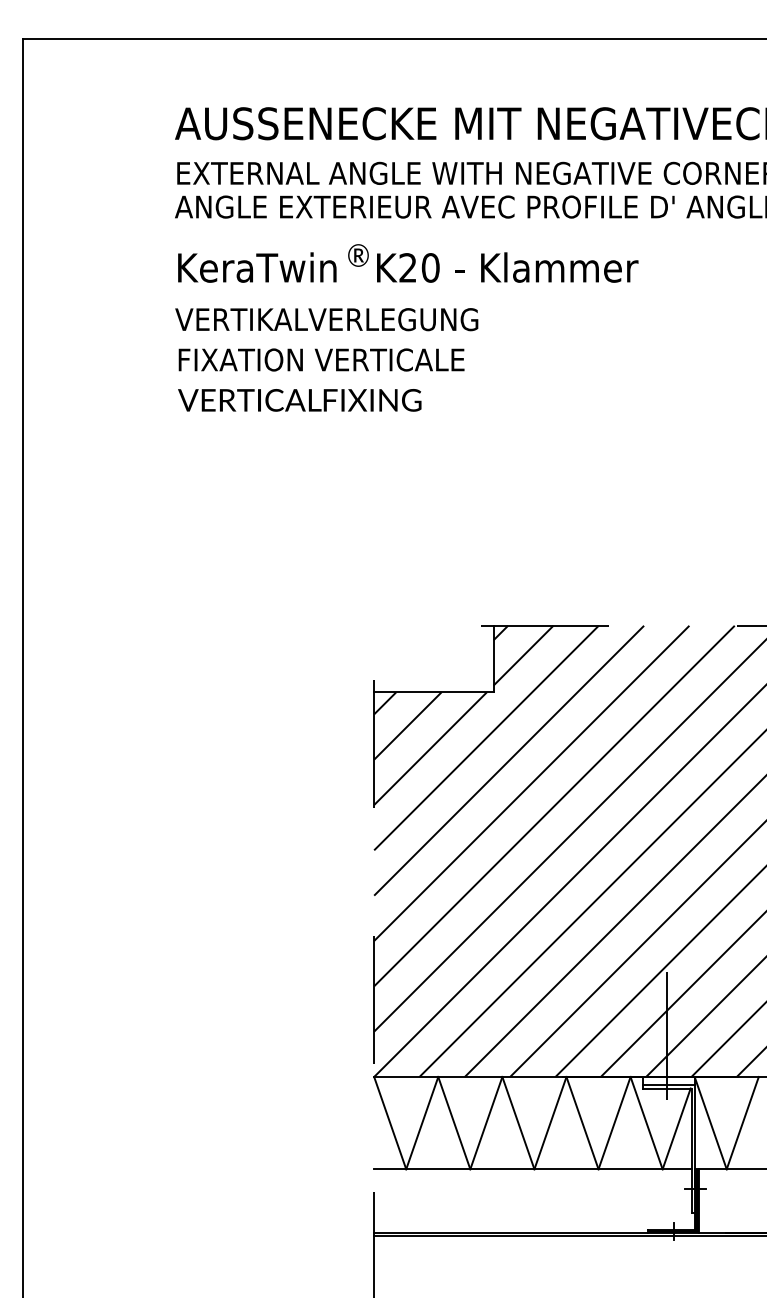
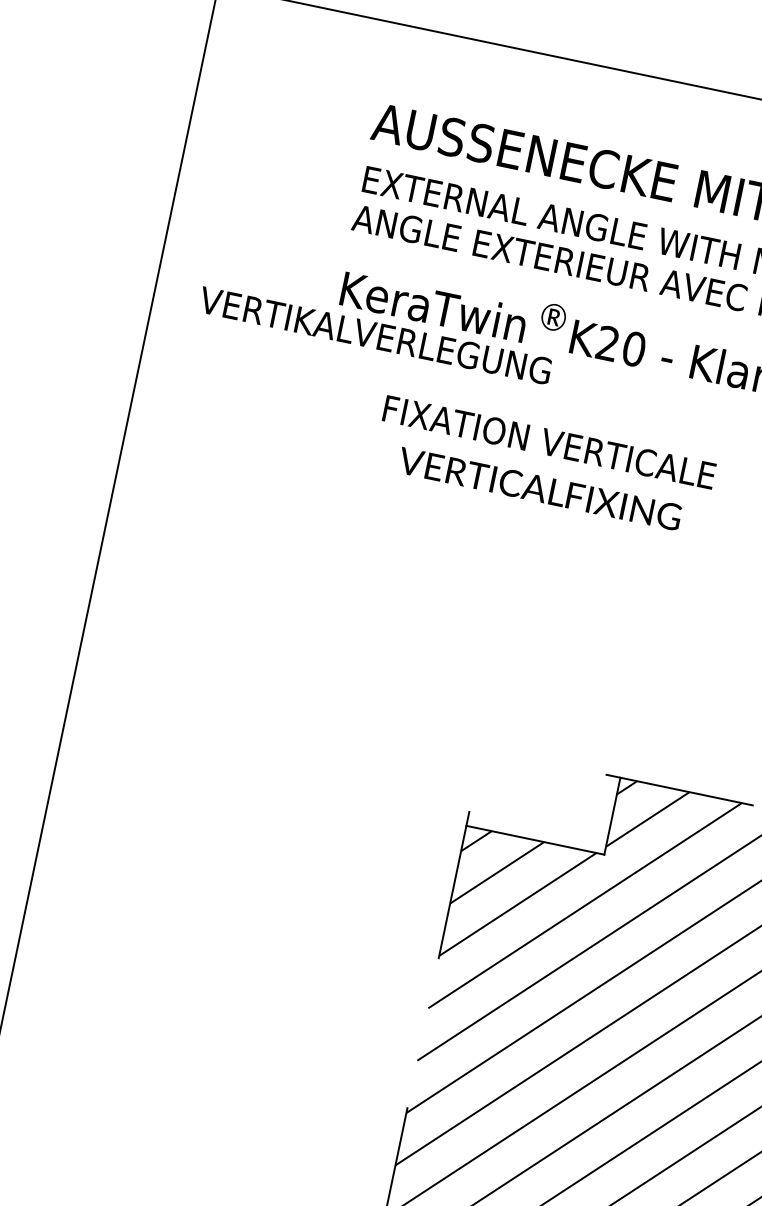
text: (326, 319) -> (375, 335), moved
text: (321, 359) -> (549, 441), moved
text: (299, 400) -> (539, 489), moved

